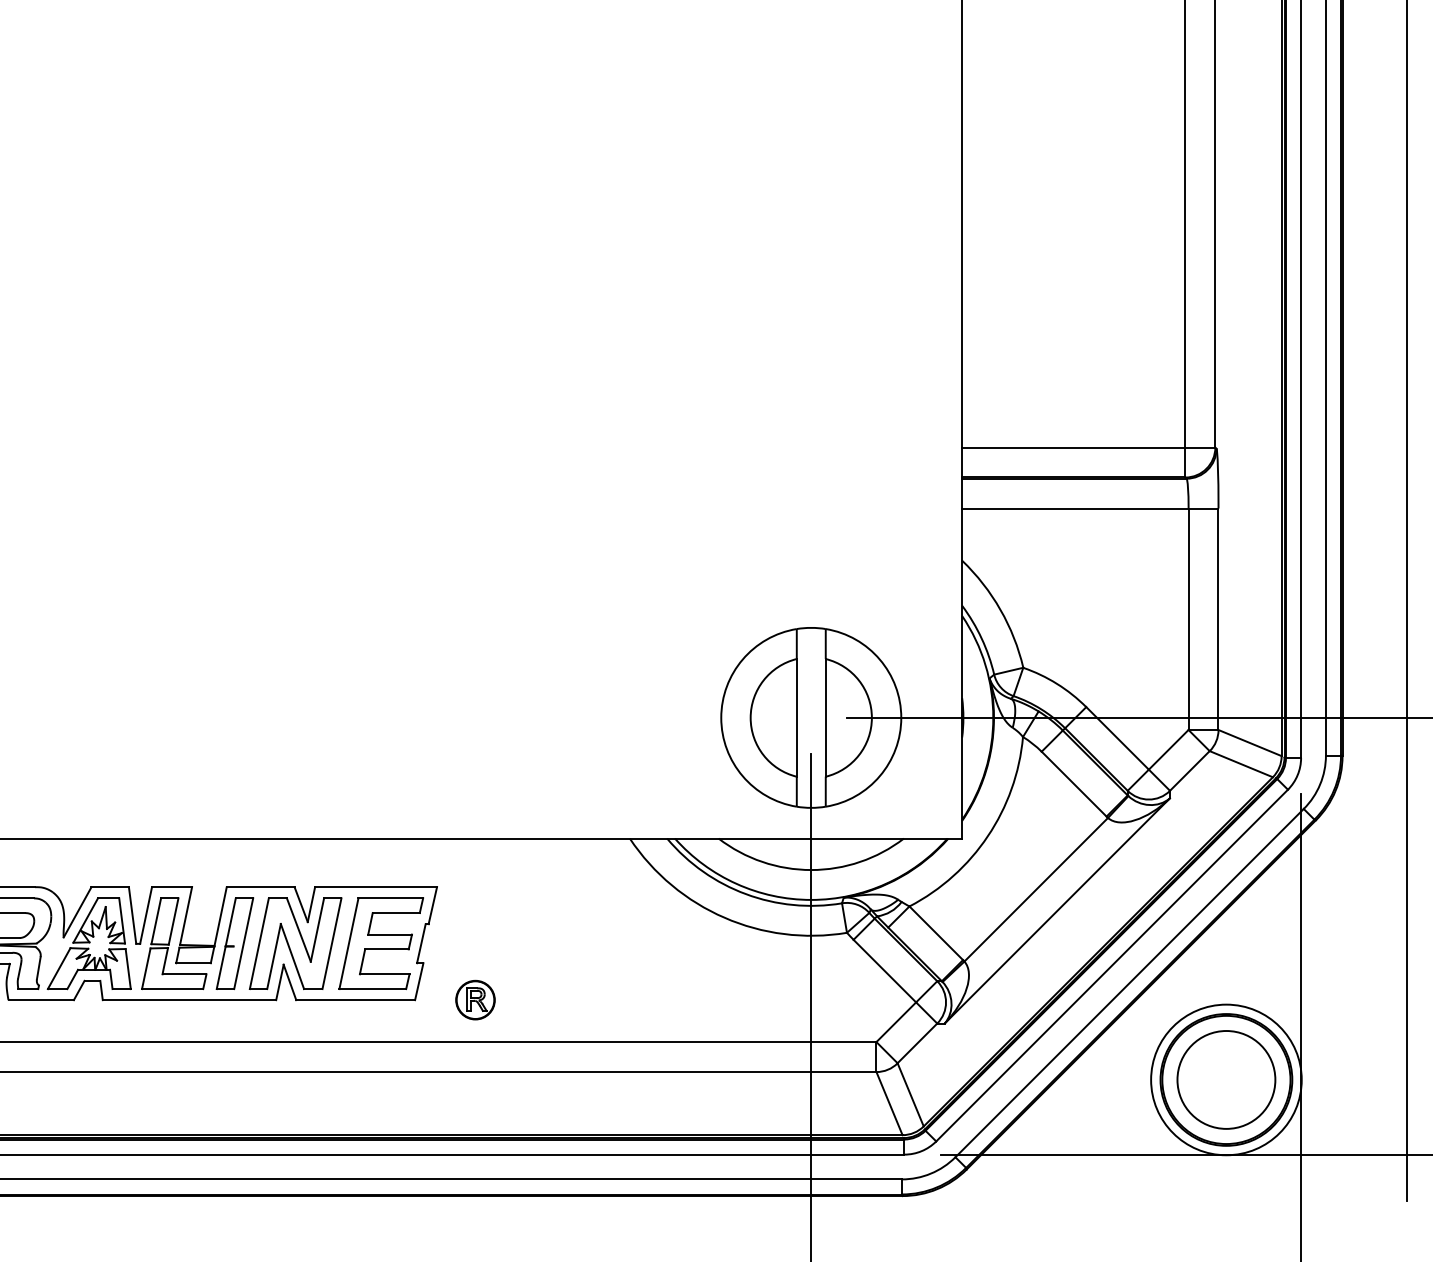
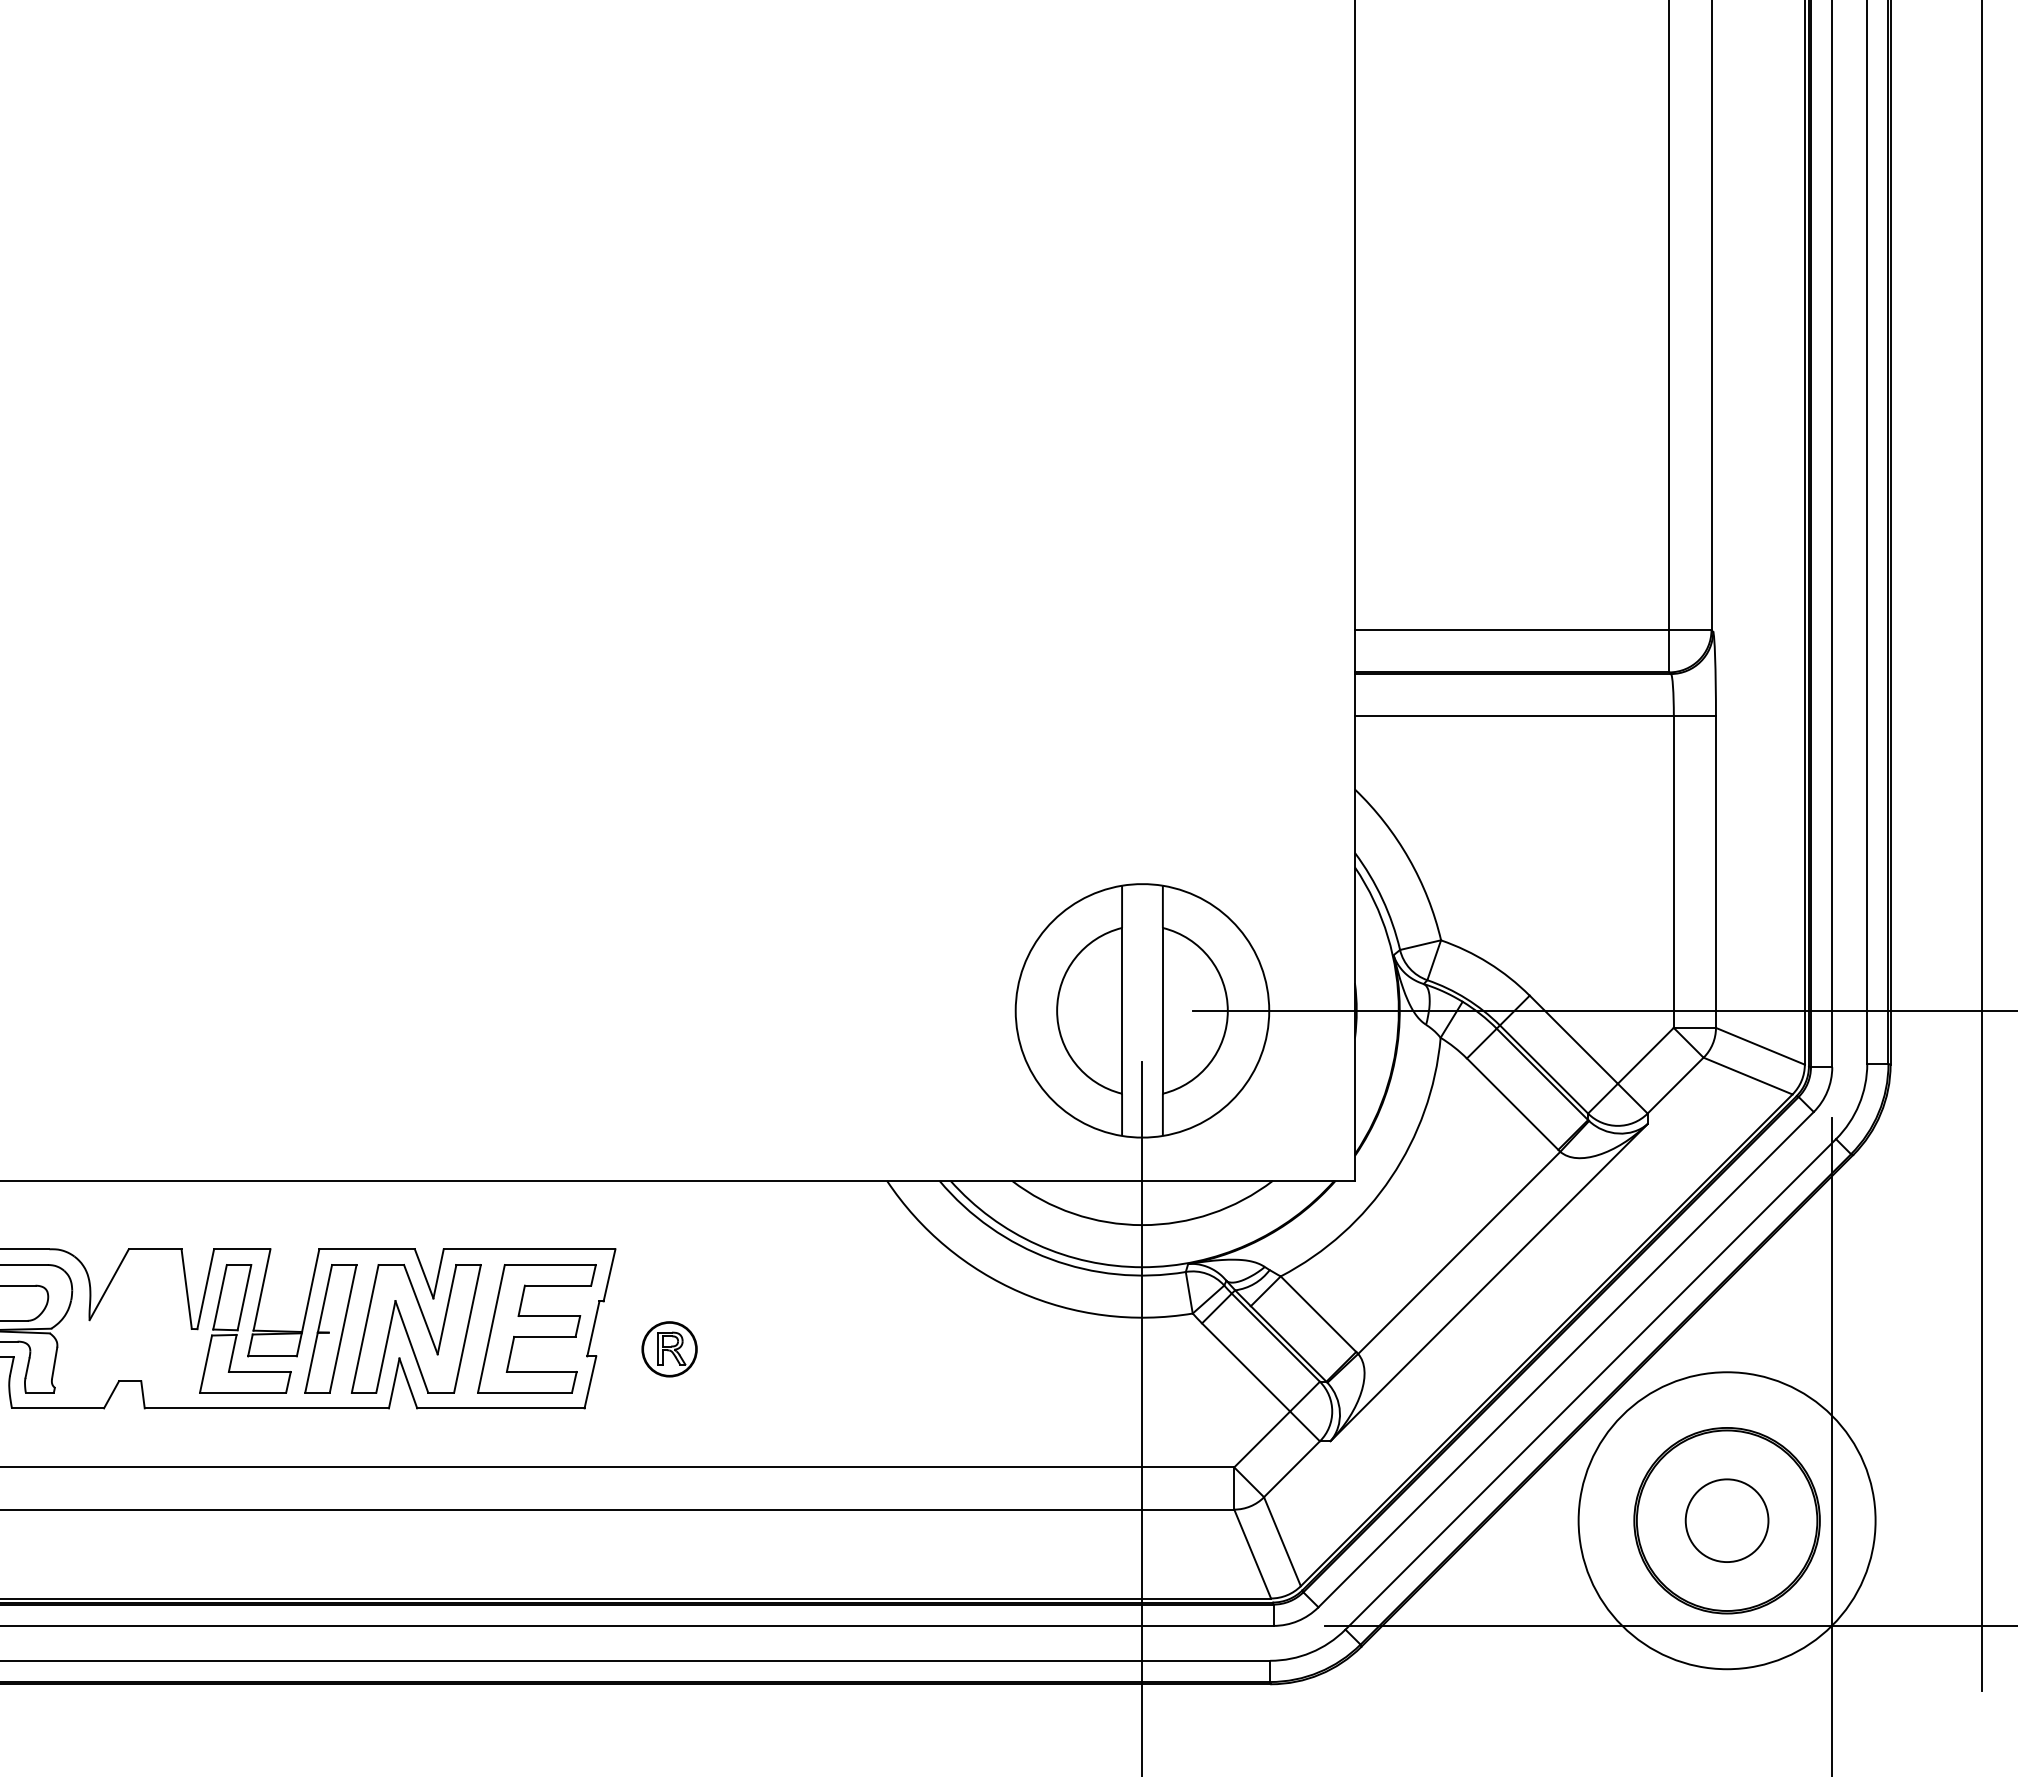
part: (89, 943) -> (125, 1328), removed
part: (475, 1000) -> (669, 1349), moved
circle: (1226, 1079) -> (1727, 1520), size x0.6
circle: (1226, 1079) -> (1727, 1520), size x1.4

